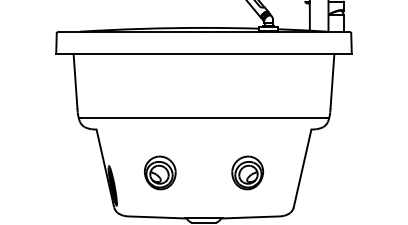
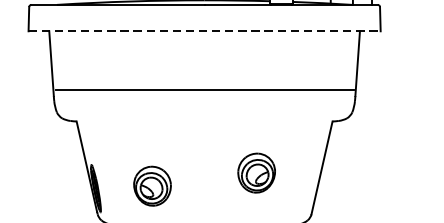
line: (204, 53) -> (205, 30), solid -> dashed
line: (203, 118) -> (204, 90), moved
part: (160, 172) -> (152, 185), moved

